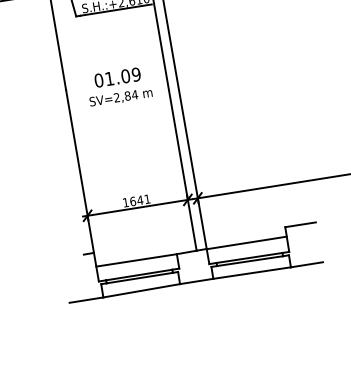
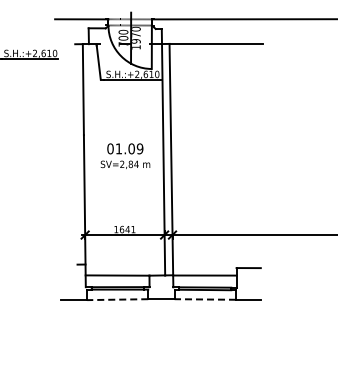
text: (119, 85) -> (125, 155), moved
line: (252, 273) -> (205, 299), solid -> dashed
line: (141, 290) -> (117, 299), solid -> dashed

